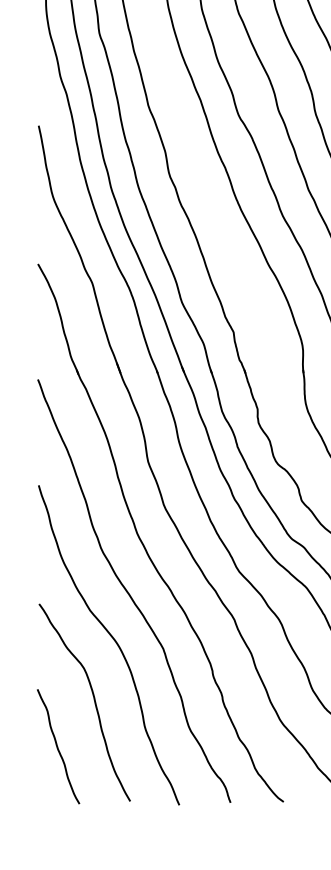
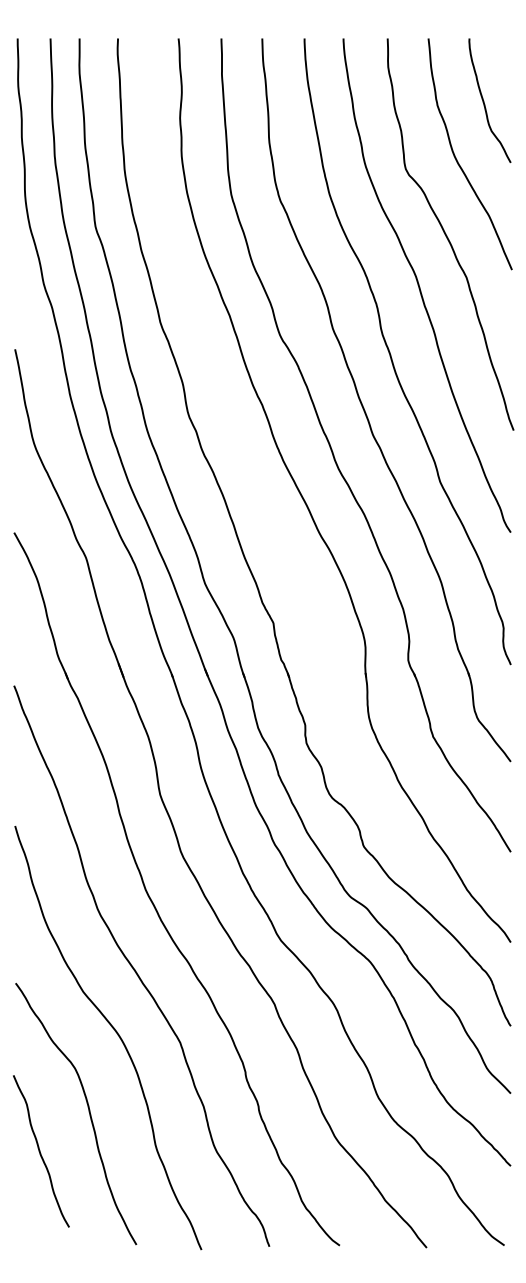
curve: (57, 746) -> (40, 1151), moved

